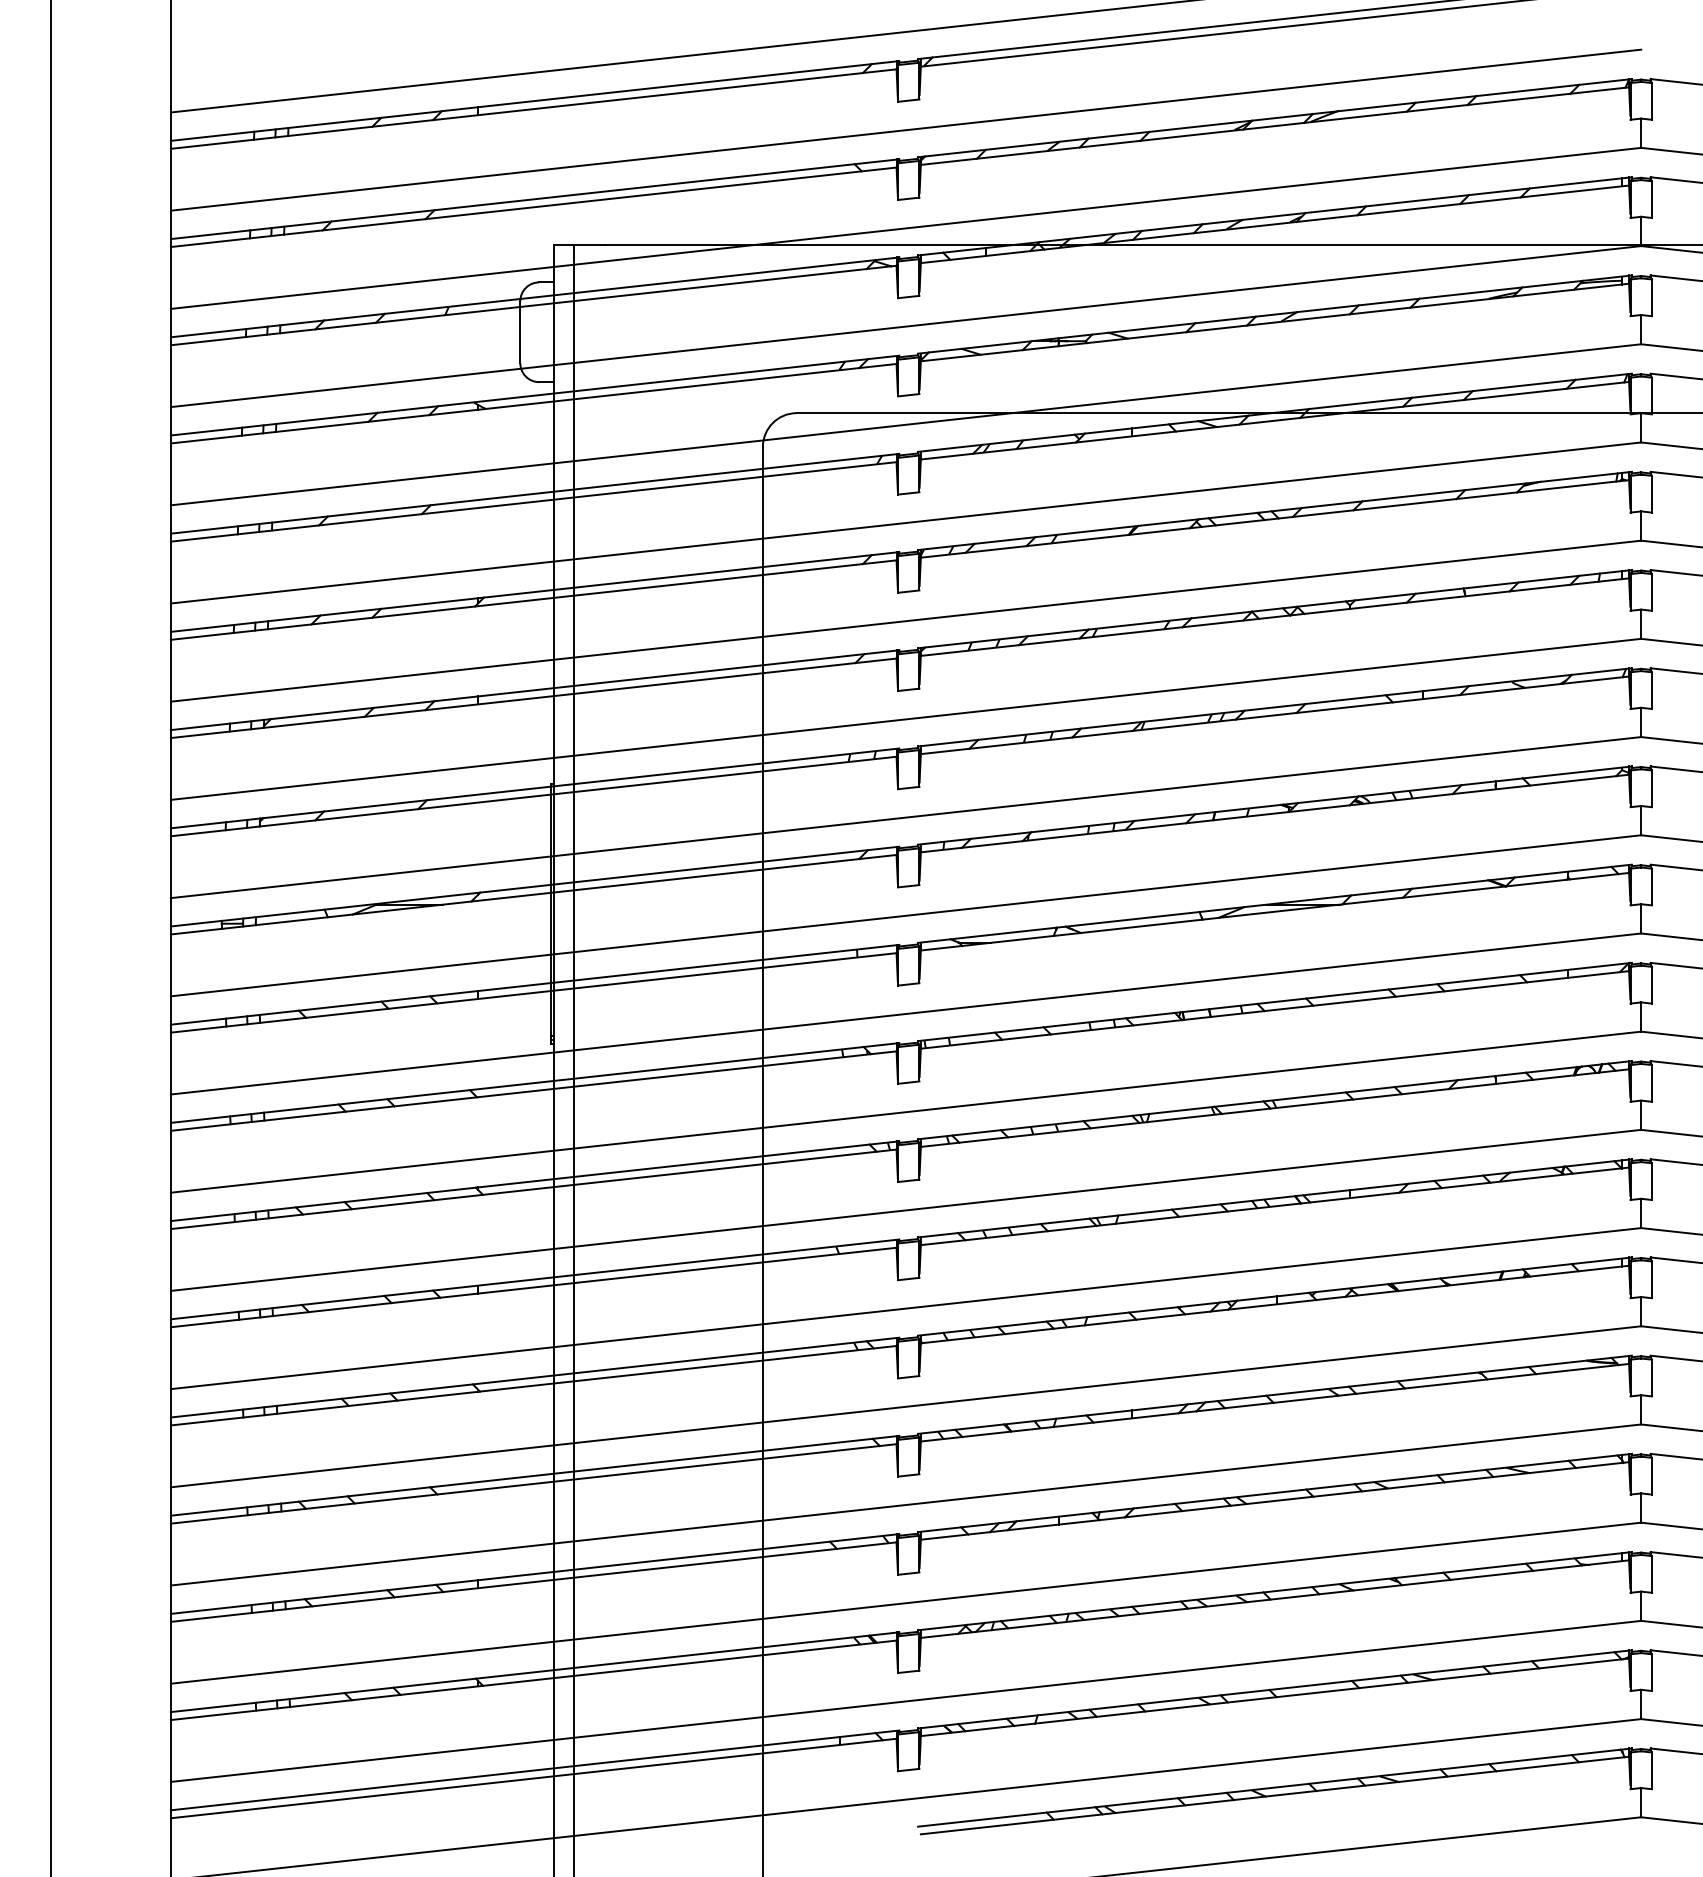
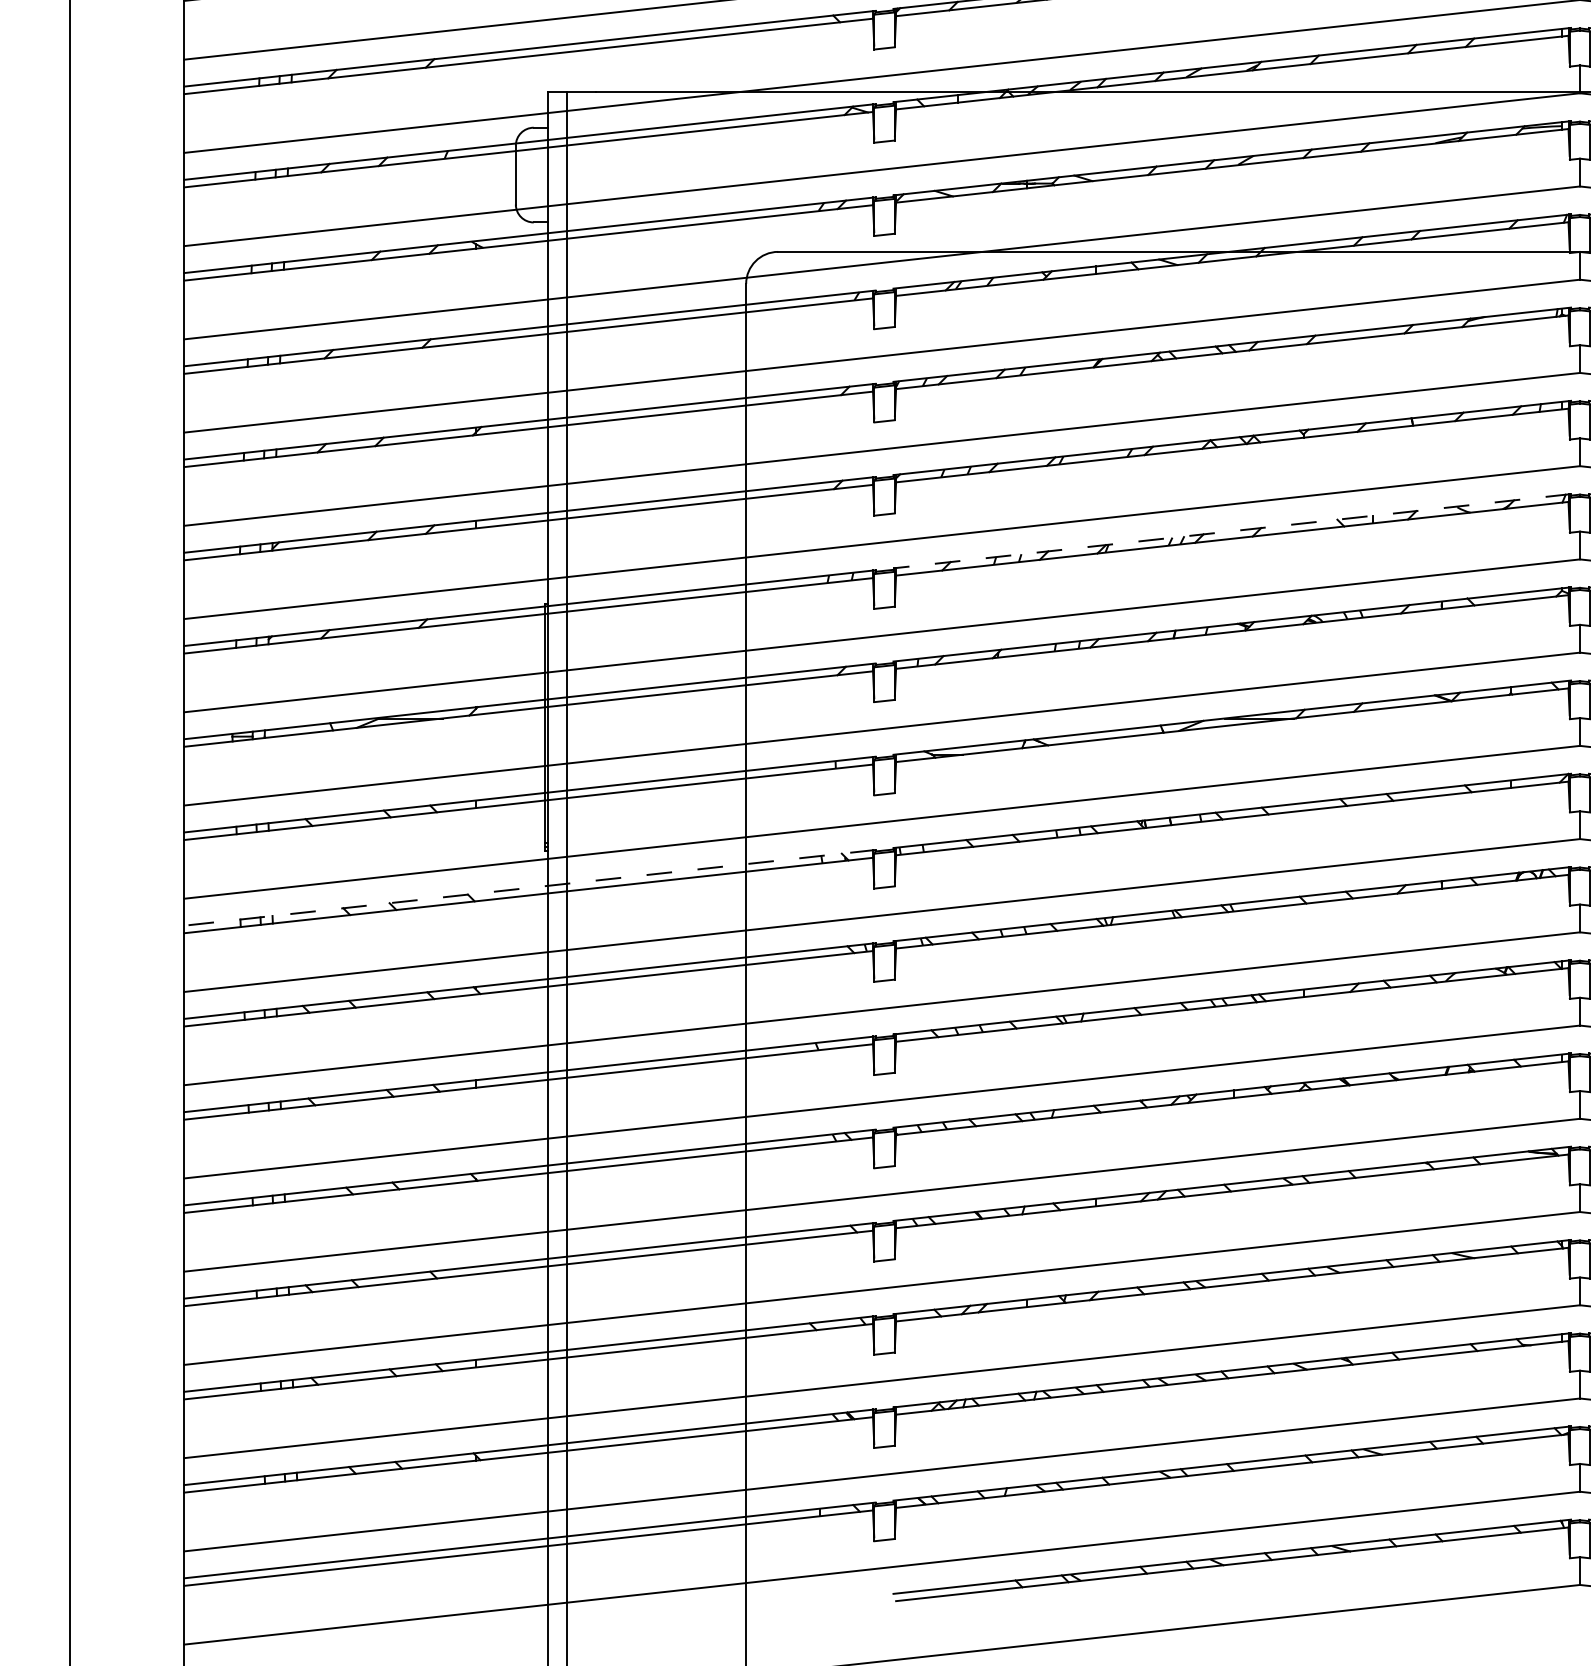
line: (1274, 707) -> (1231, 531), solid -> dashed
line: (534, 1083) -> (529, 888), solid -> dashed

